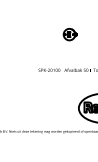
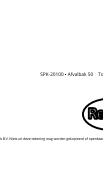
part: (69, 34) -> (73, 36), removed

